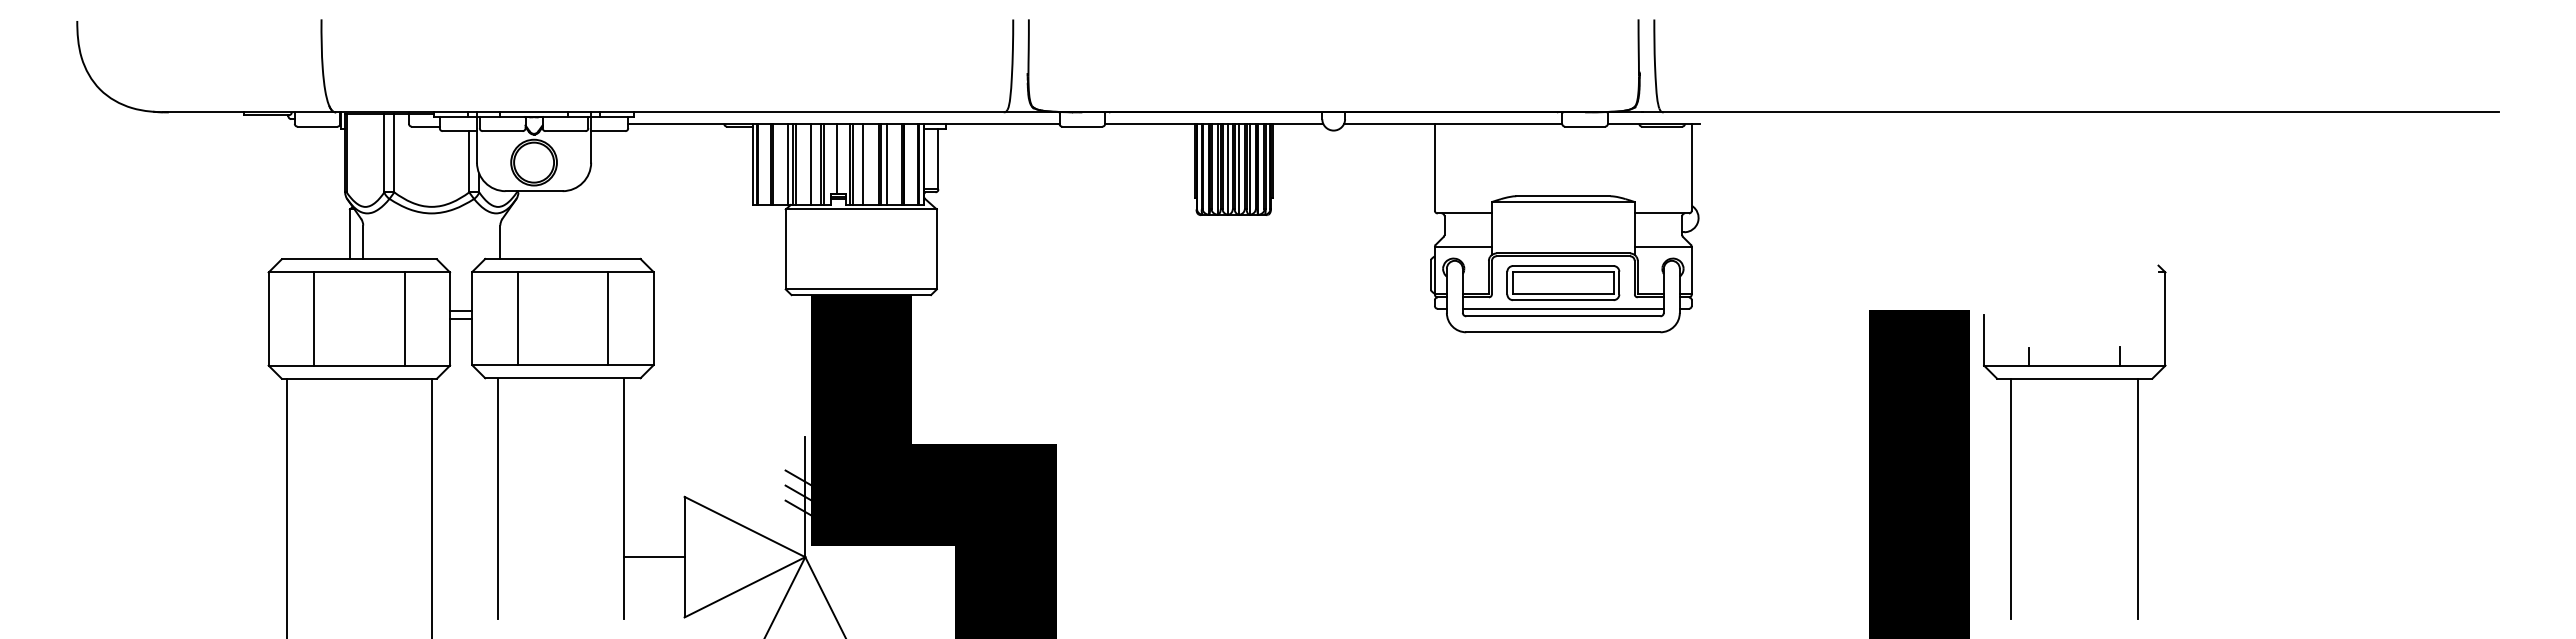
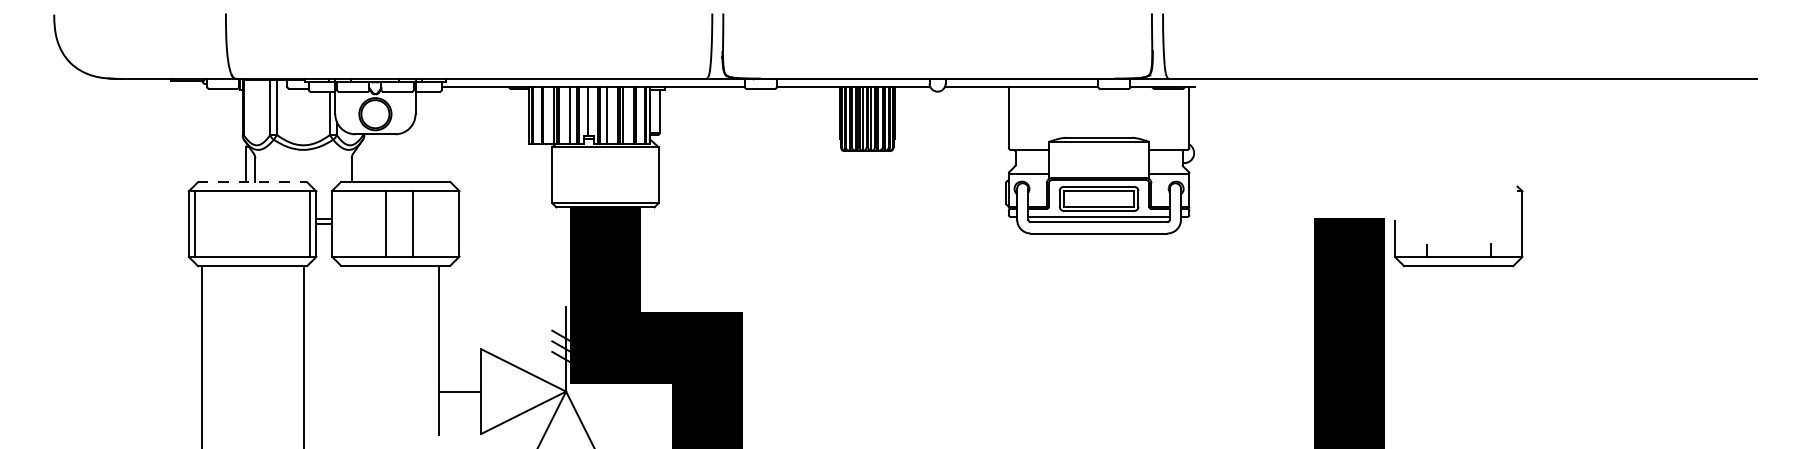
line: (359, 259) -> (252, 182), solid -> dashed
line: (314, 318) -> (195, 223), moved
line: (404, 318) -> (309, 223), moved
line: (517, 318) -> (385, 223), moved
line: (608, 318) -> (412, 223), moved
line: (497, 498) -> (349, 350), removed
line: (2011, 498) -> (1414, 350), removed
line: (2138, 498) -> (1503, 350), removed

